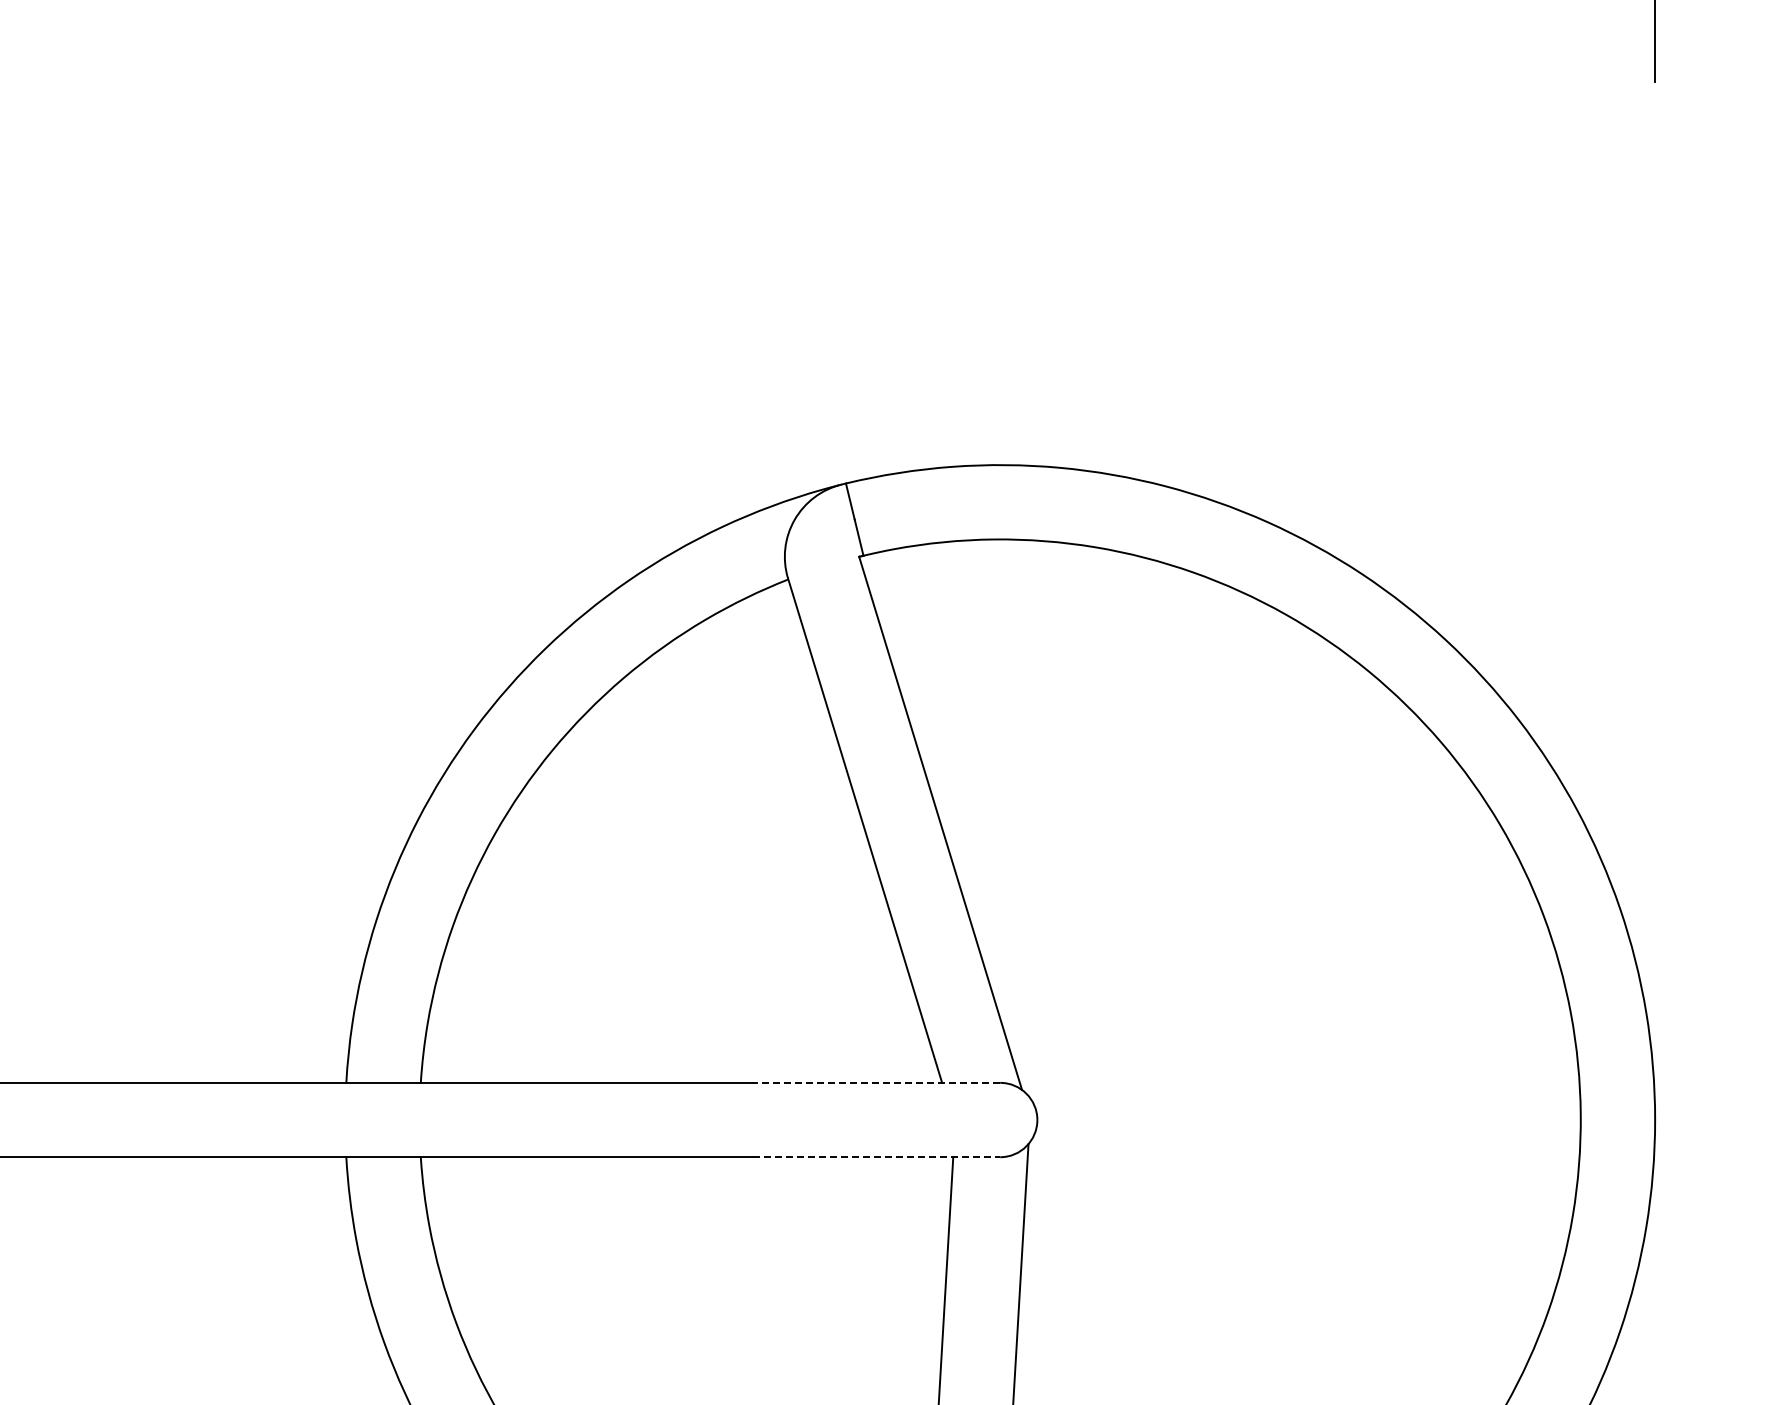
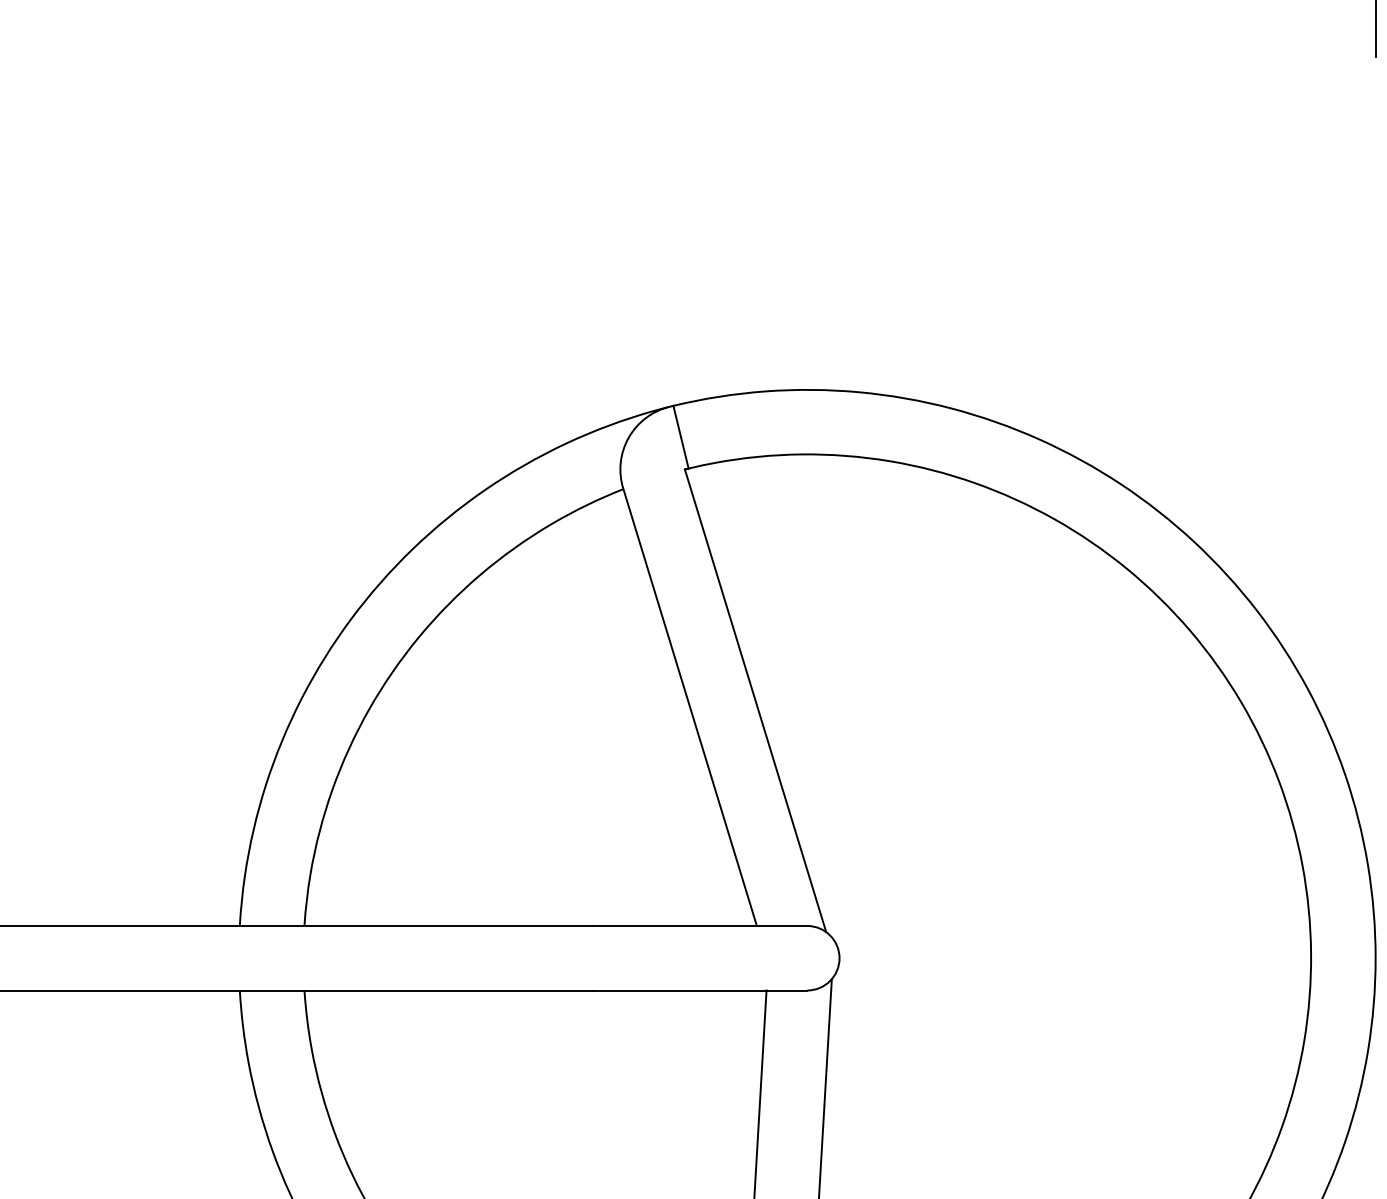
line: (876, 1082) -> (699, 925), dashed -> solid
line: (876, 1157) -> (699, 990), dashed -> solid

